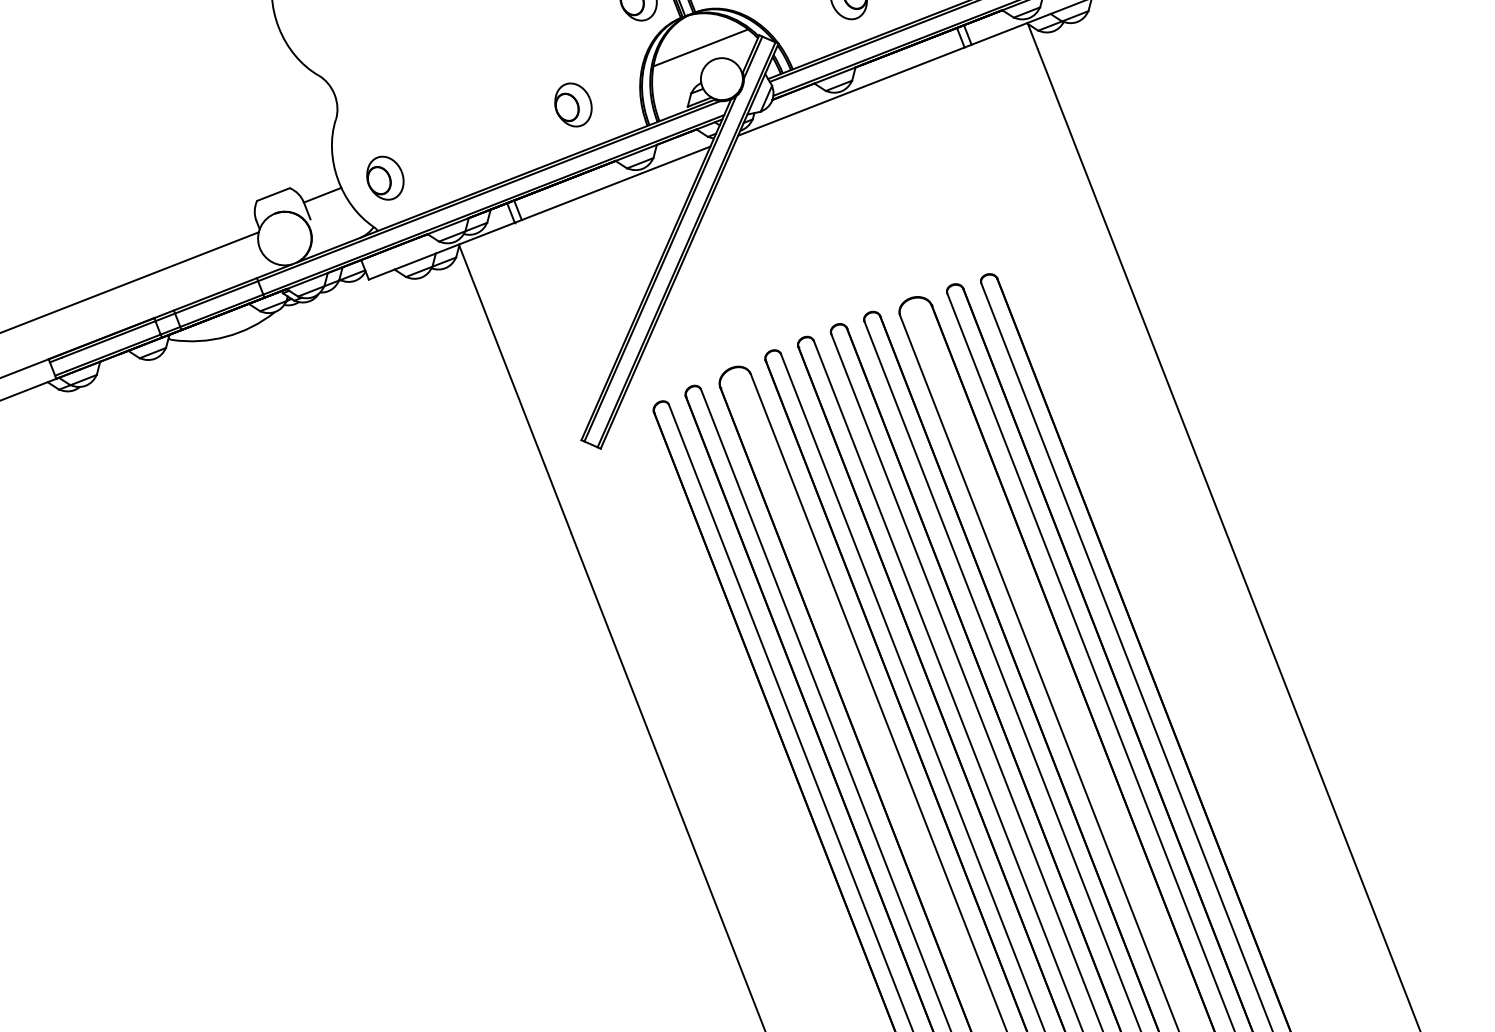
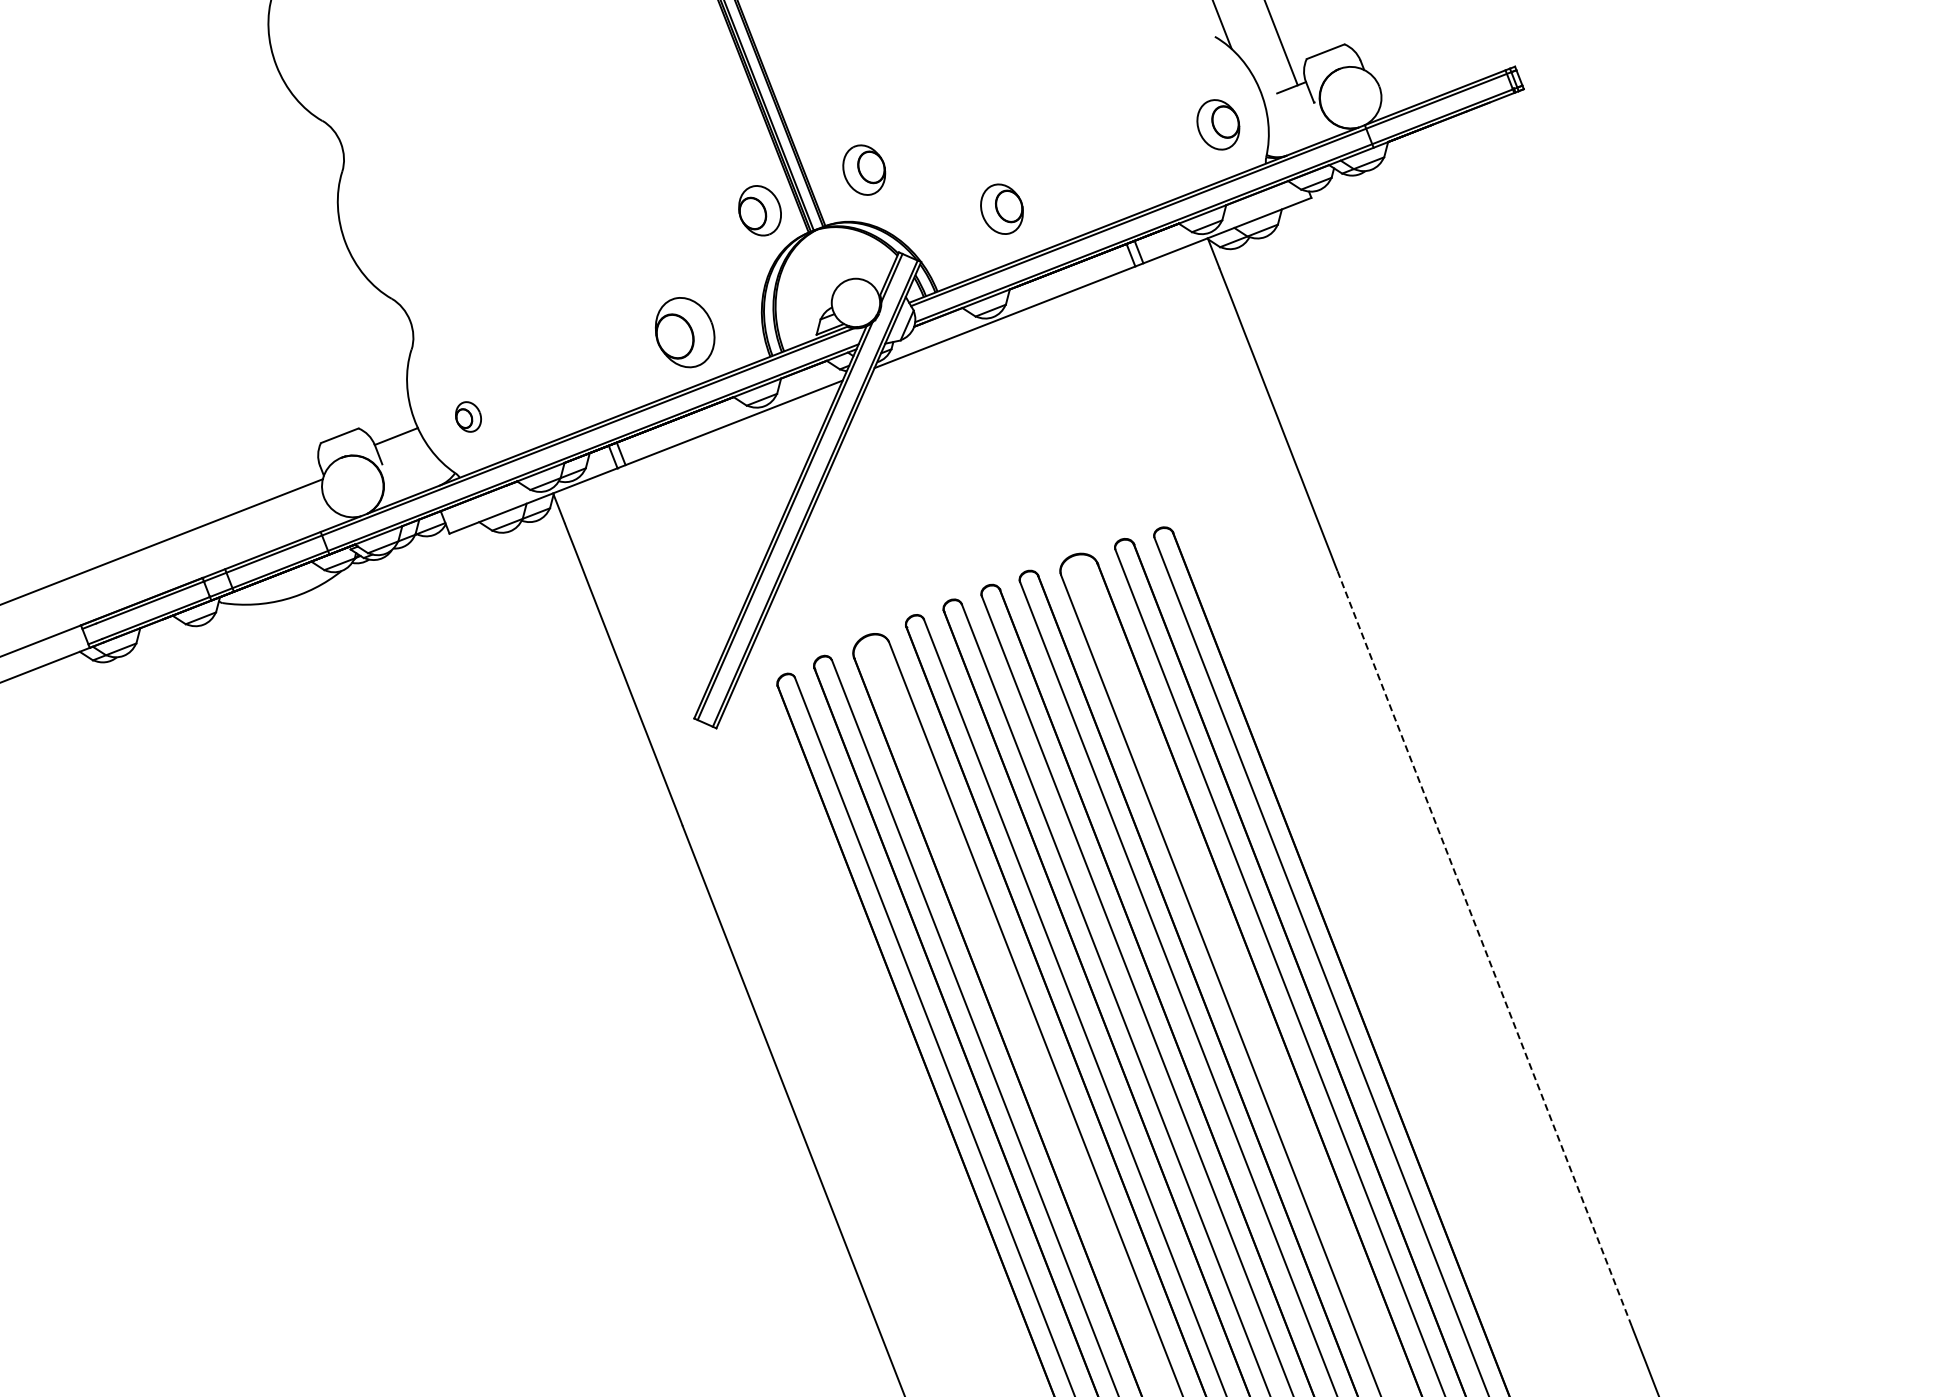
line: (700, 47) -> (831, 266), removed
part: (572, 104) -> (684, 332), size x1.4
part: (385, 177) -> (468, 416), size x0.6
line: (1267, 639) -> (1484, 948), solid -> dashed

